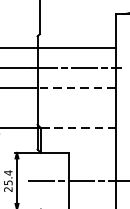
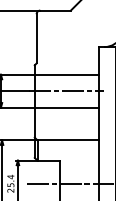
line: (76, 87) -> (66, 107), dashed -> solid
line: (78, 128) -> (68, 140), dashed -> solid

